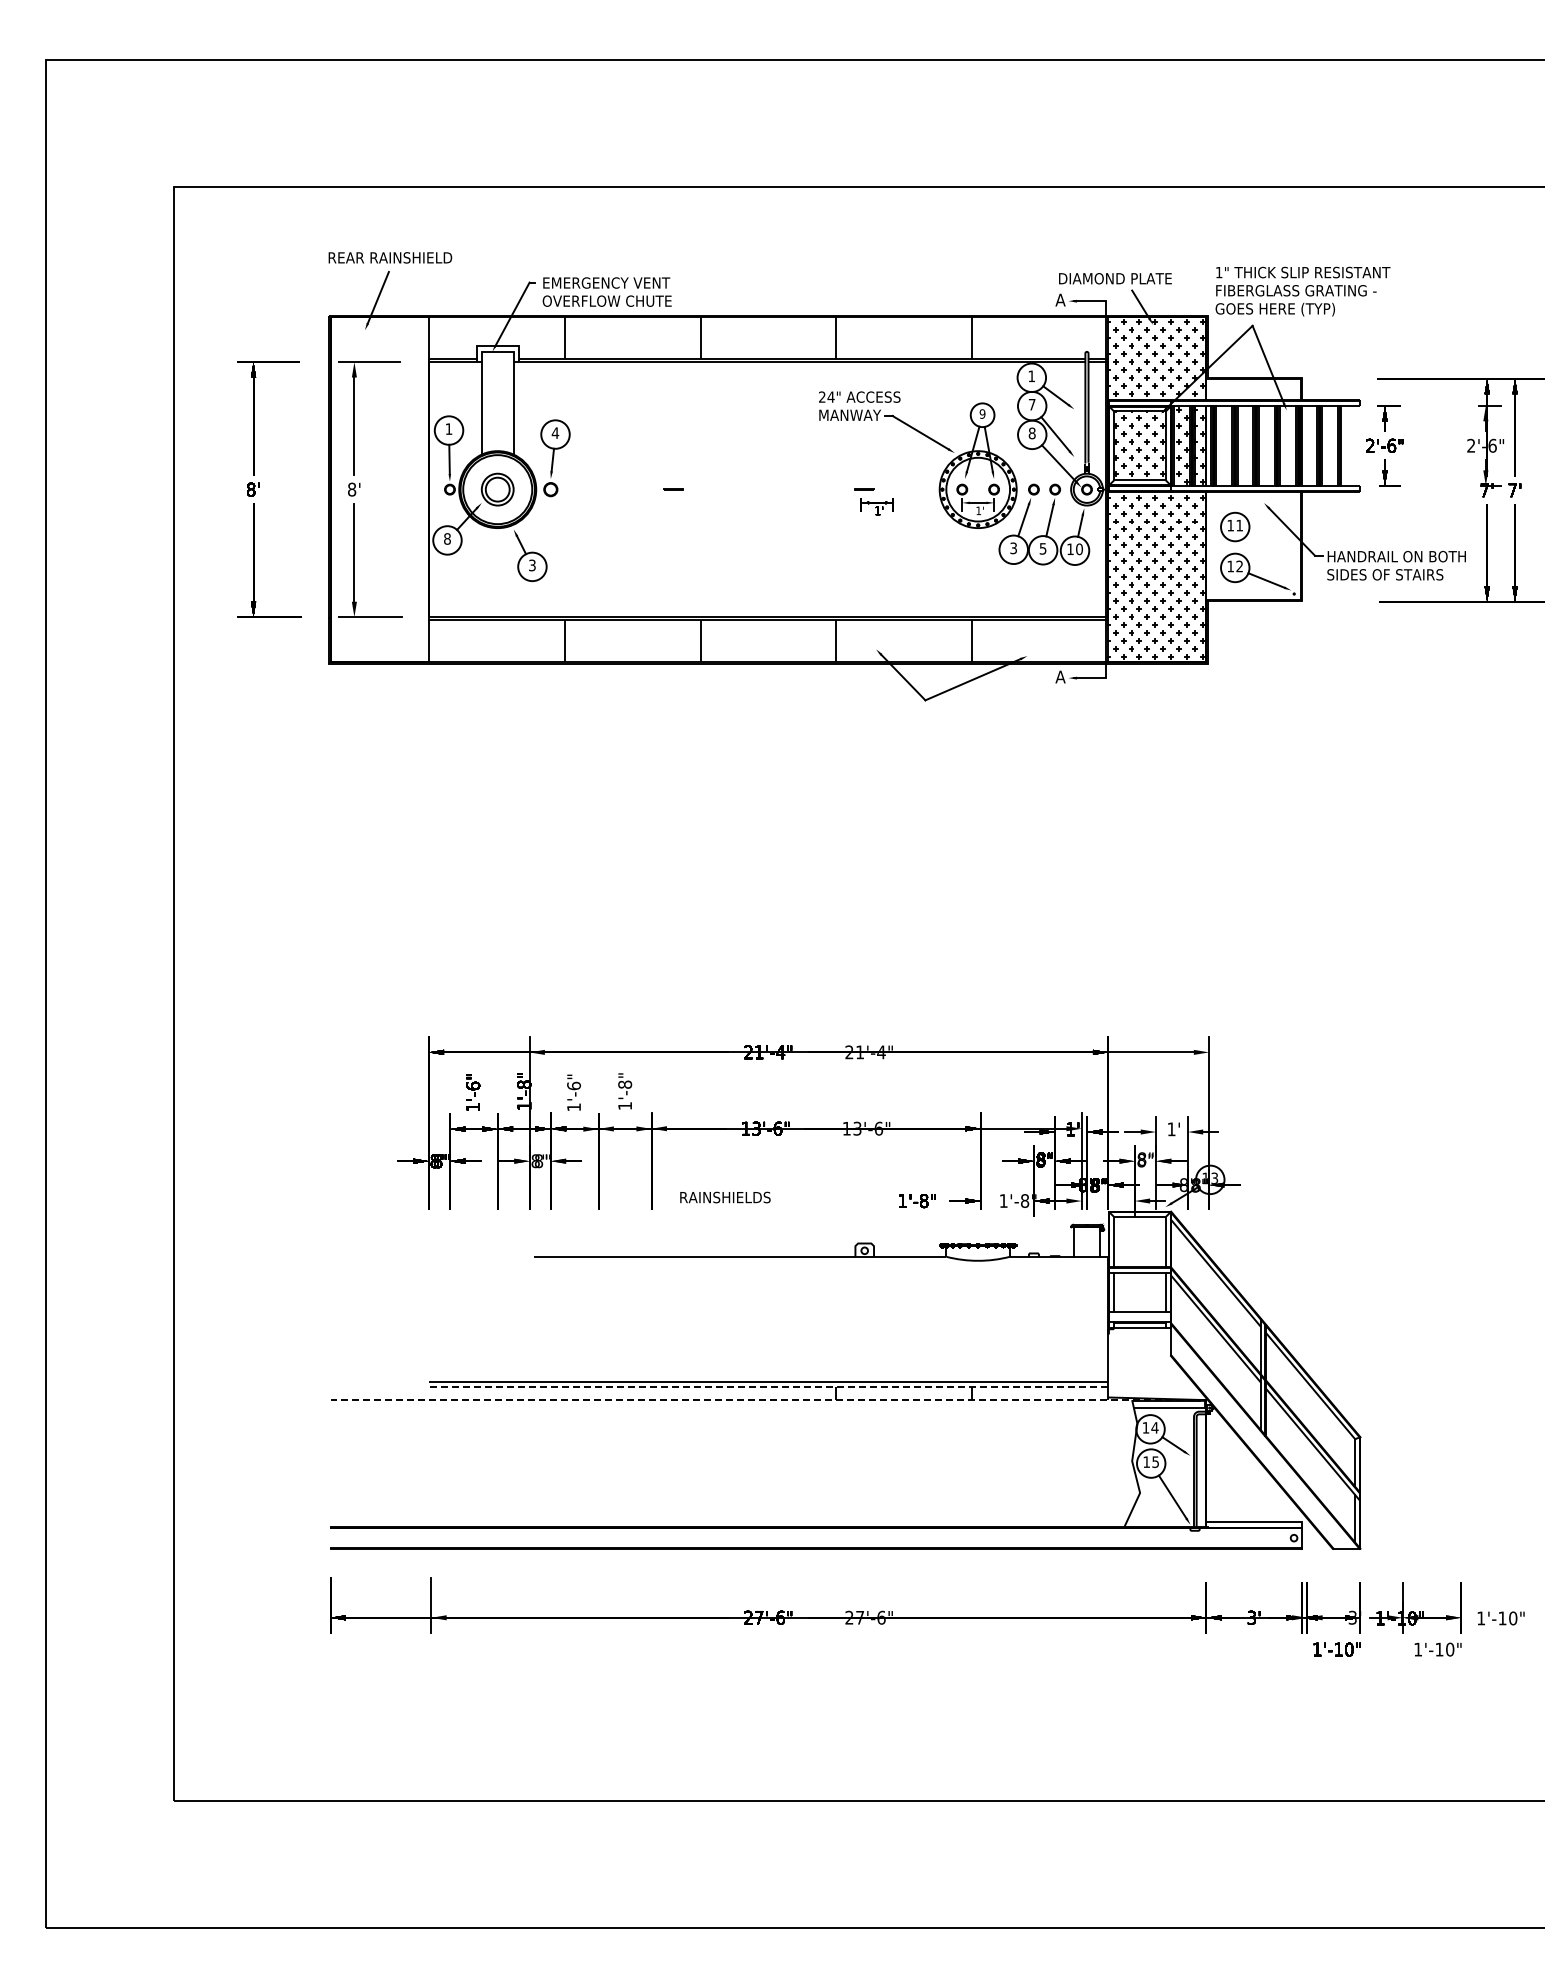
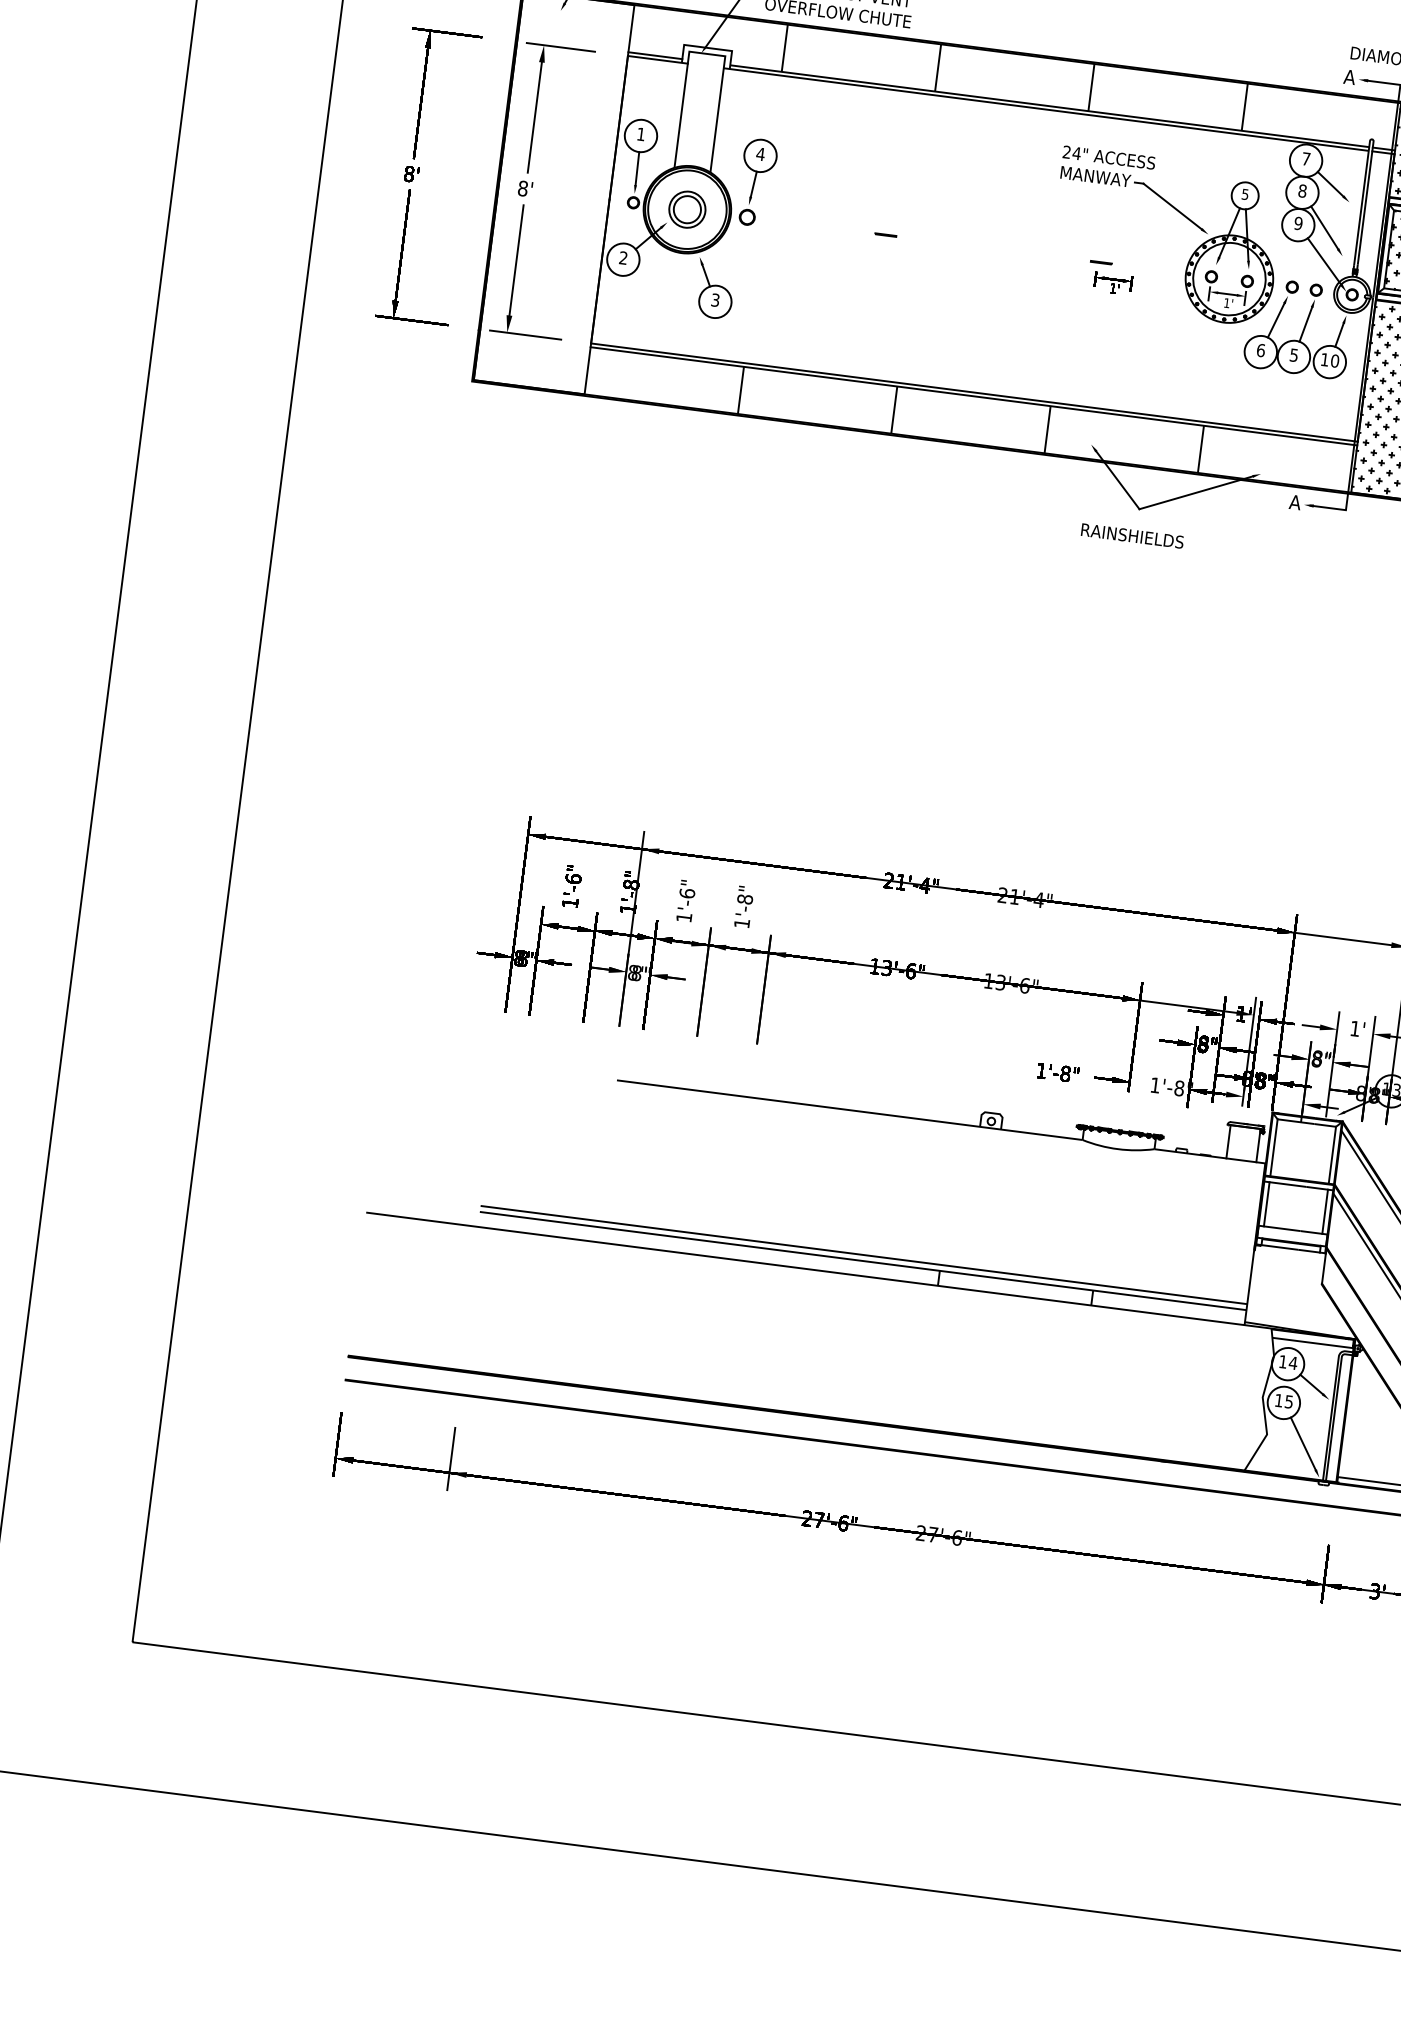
text: (1031, 376) -> (1305, 159), 1 -> 7
text: (1031, 404) -> (1301, 190), 7 -> 8
text: (982, 413) -> (1245, 193), 9 -> 5
text: (1031, 433) -> (1297, 223), 8 -> 9
text: (447, 538) -> (623, 257), 8 -> 2
text: (1013, 548) -> (1260, 350), 3 -> 6
text: (725, 1197) -> (1132, 536), moved
line: (768, 1386) -> (863, 1260), dashed -> solid
line: (768, 1400) -> (861, 1276), dashed -> solid

